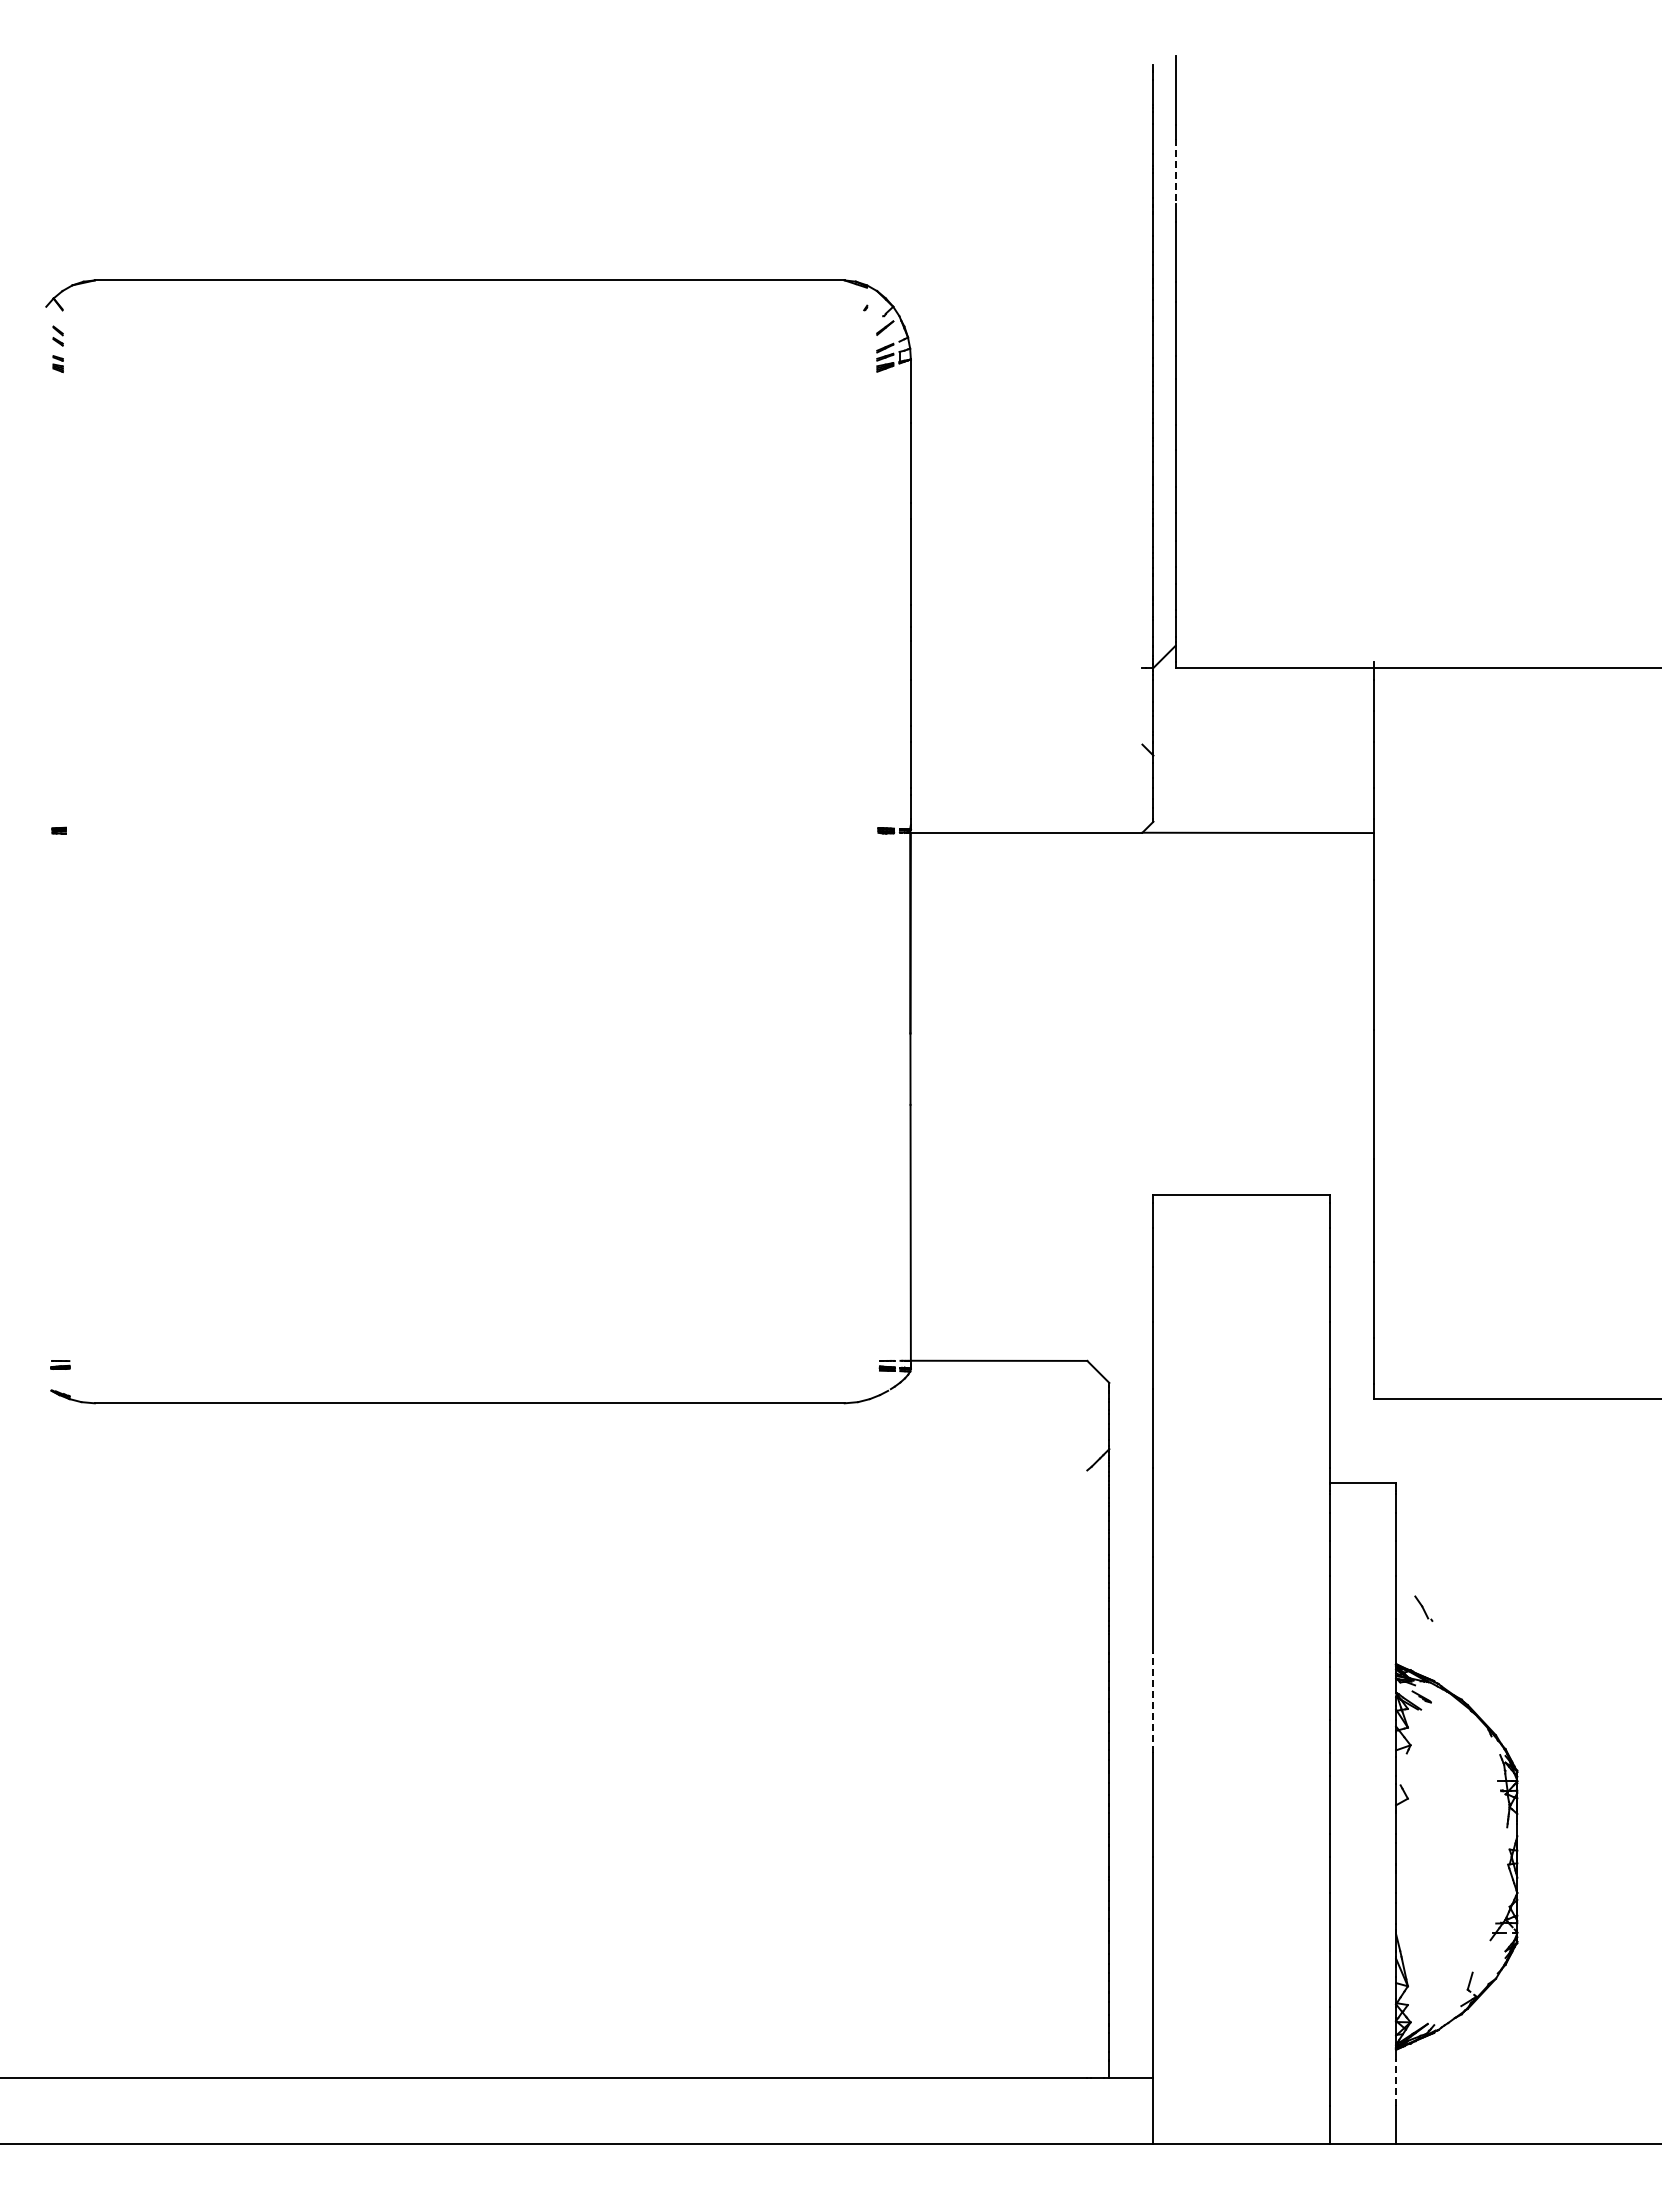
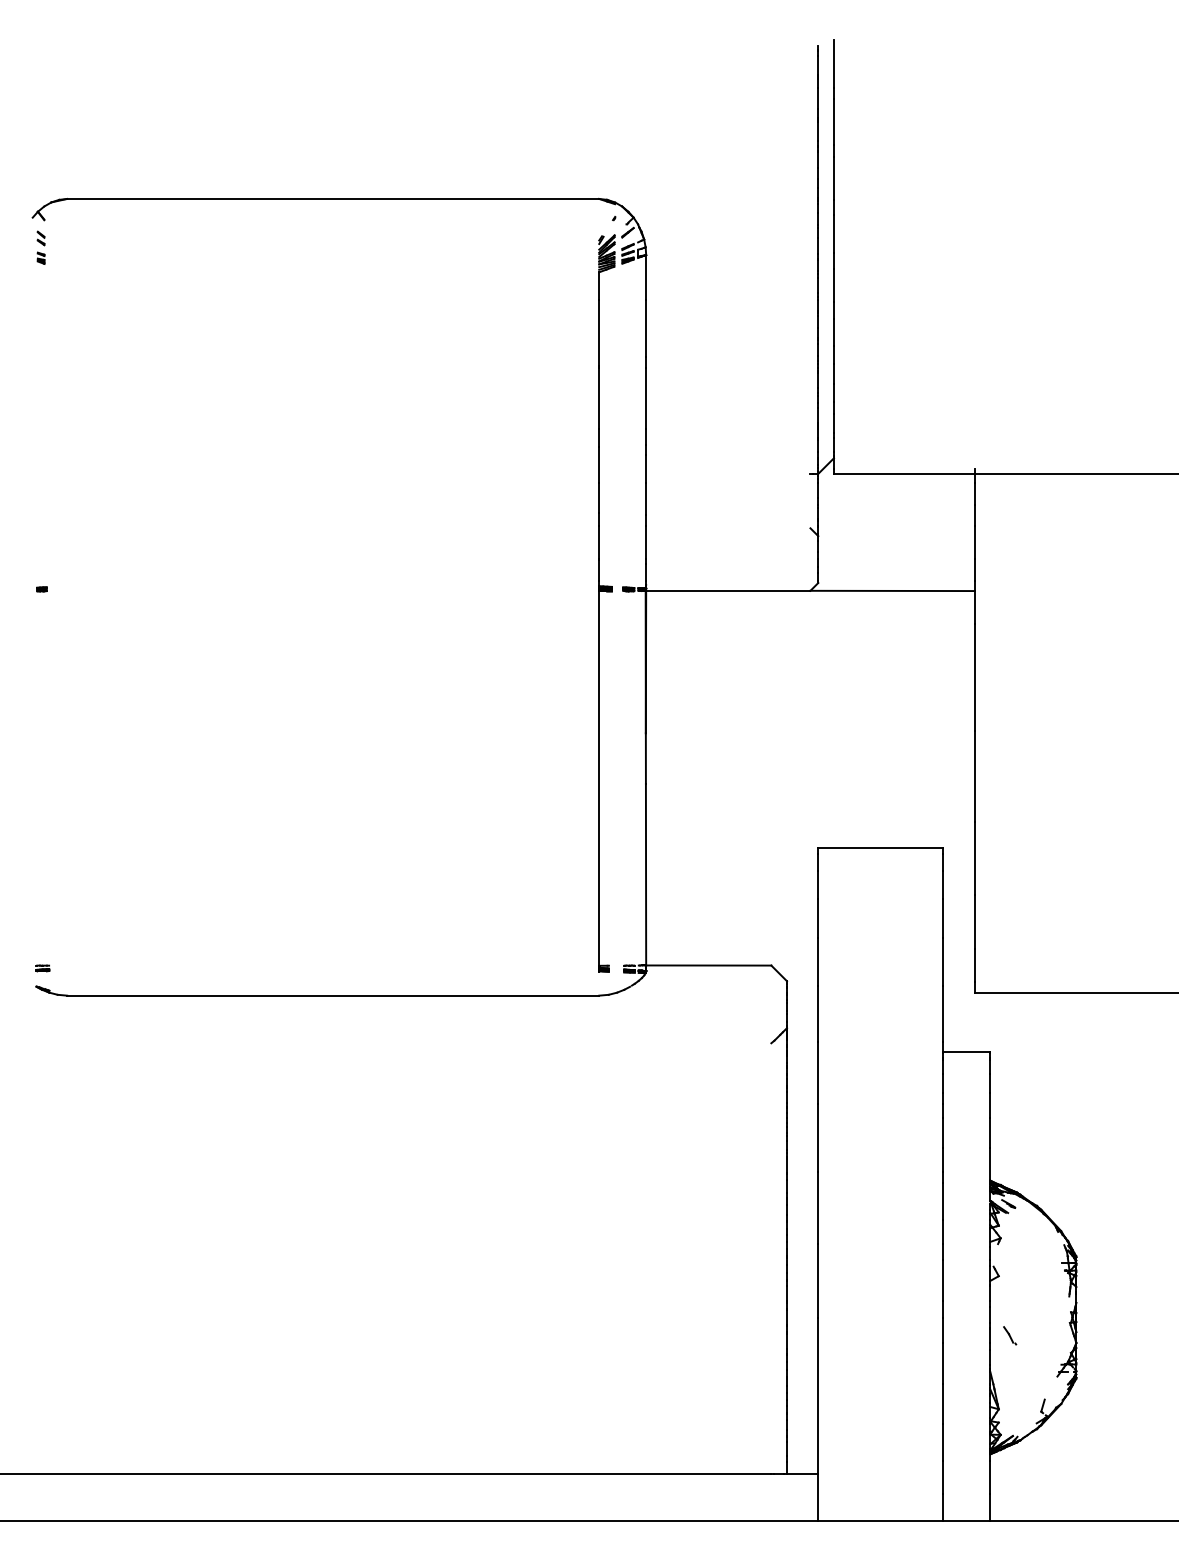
line: (1175, 171) -> (833, 121), dashed -> solid
part: (845, 850) -> (599, 603), added
part: (1423, 1608) -> (1009, 1335), moved
line: (1153, 1702) -> (818, 1207), dashed -> solid
line: (1396, 2081) -> (990, 1476), dashed -> solid

